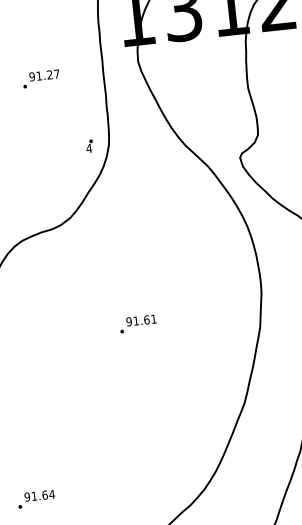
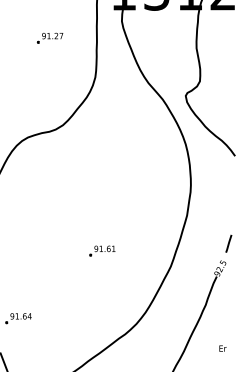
part: (40, 78) -> (49, 37), moved
part: (89, 146) -> (81, 76), removed
part: (138, 323) -> (102, 250), moved

